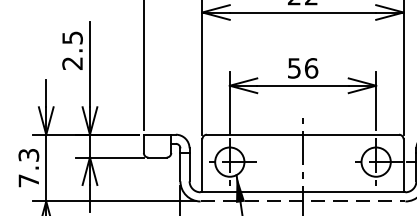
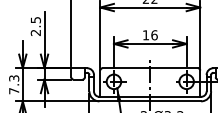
text: (293, 68) -> (145, 35), 56 -> 16
line: (303, 201) -> (150, 101), dashed -> solid

